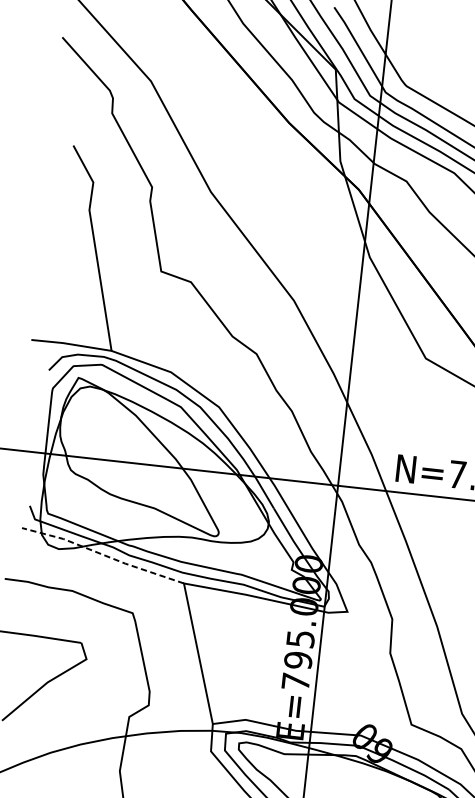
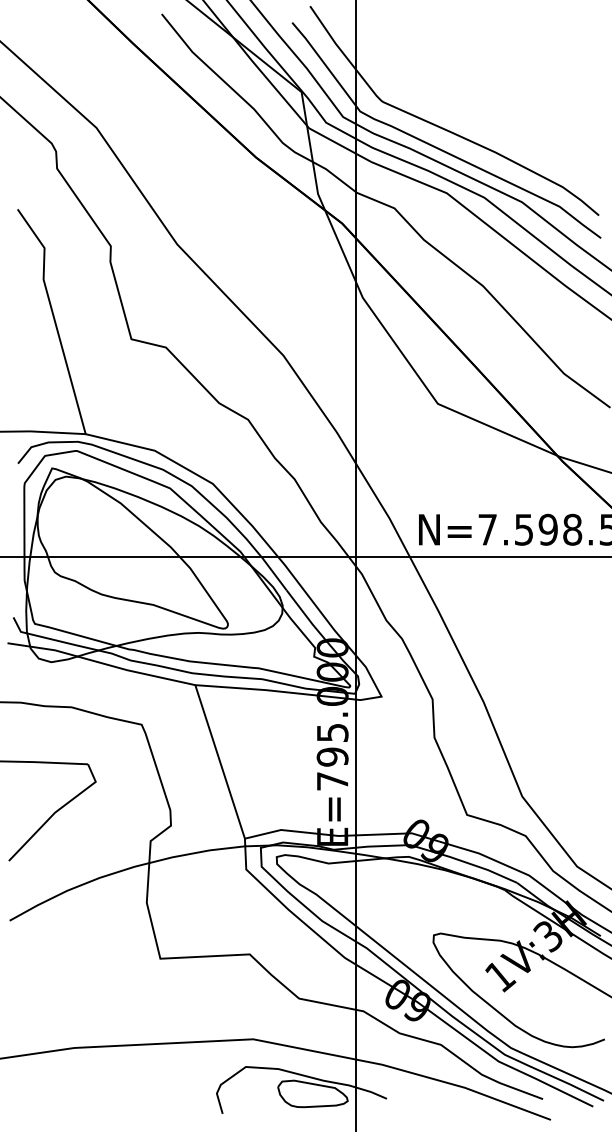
line: (103, 555) -> (101, 663), dashed -> solid

